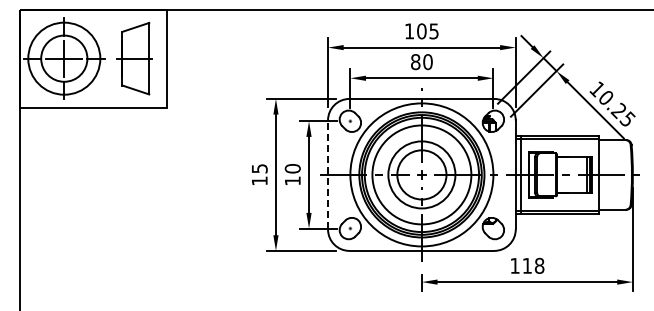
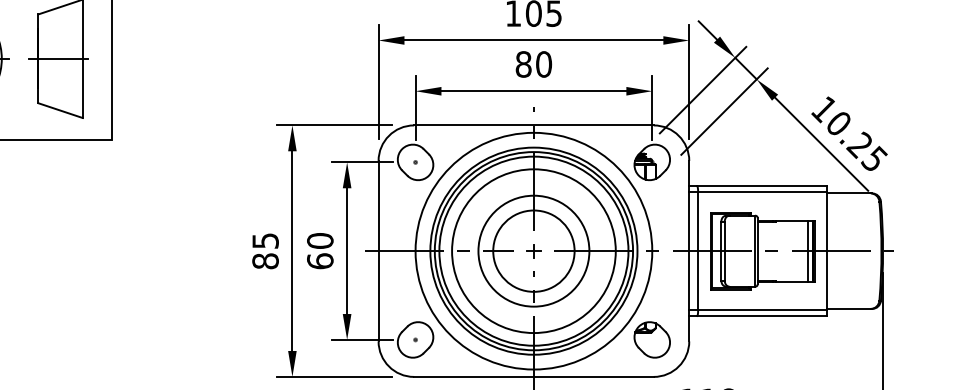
line: (328, 174) -> (379, 250), dashed -> solid
text: (259, 180) -> (265, 260), 15 -> 85
text: (292, 180) -> (319, 260), 10 -> 60

